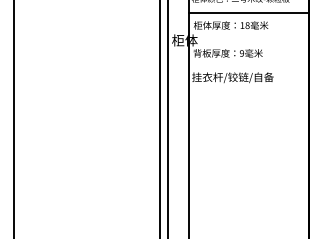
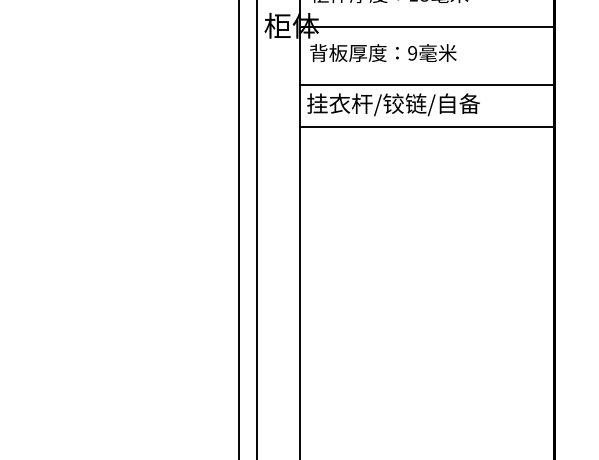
line: (248, 40) -> (426, 25), added
line: (248, 68) -> (426, 85), added
line: (248, 88) -> (426, 127), added

